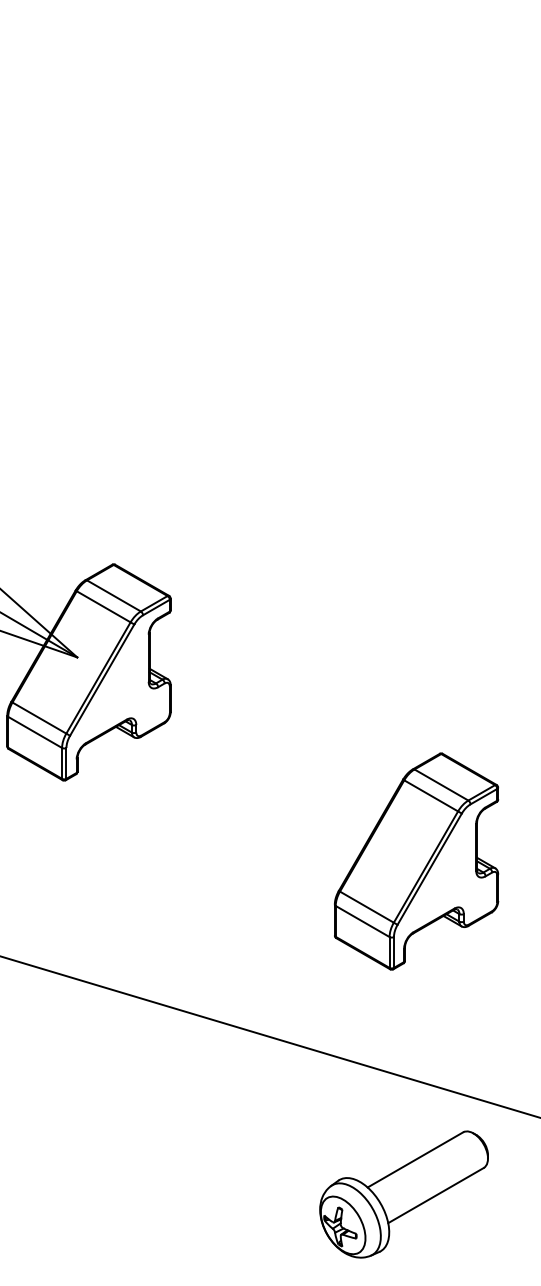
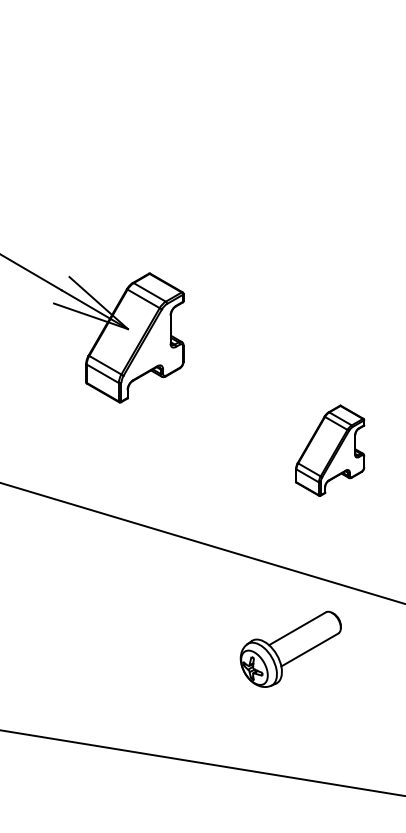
part: (415, 861) -> (329, 450), size x0.7
part: (403, 1193) -> (290, 648), moved

